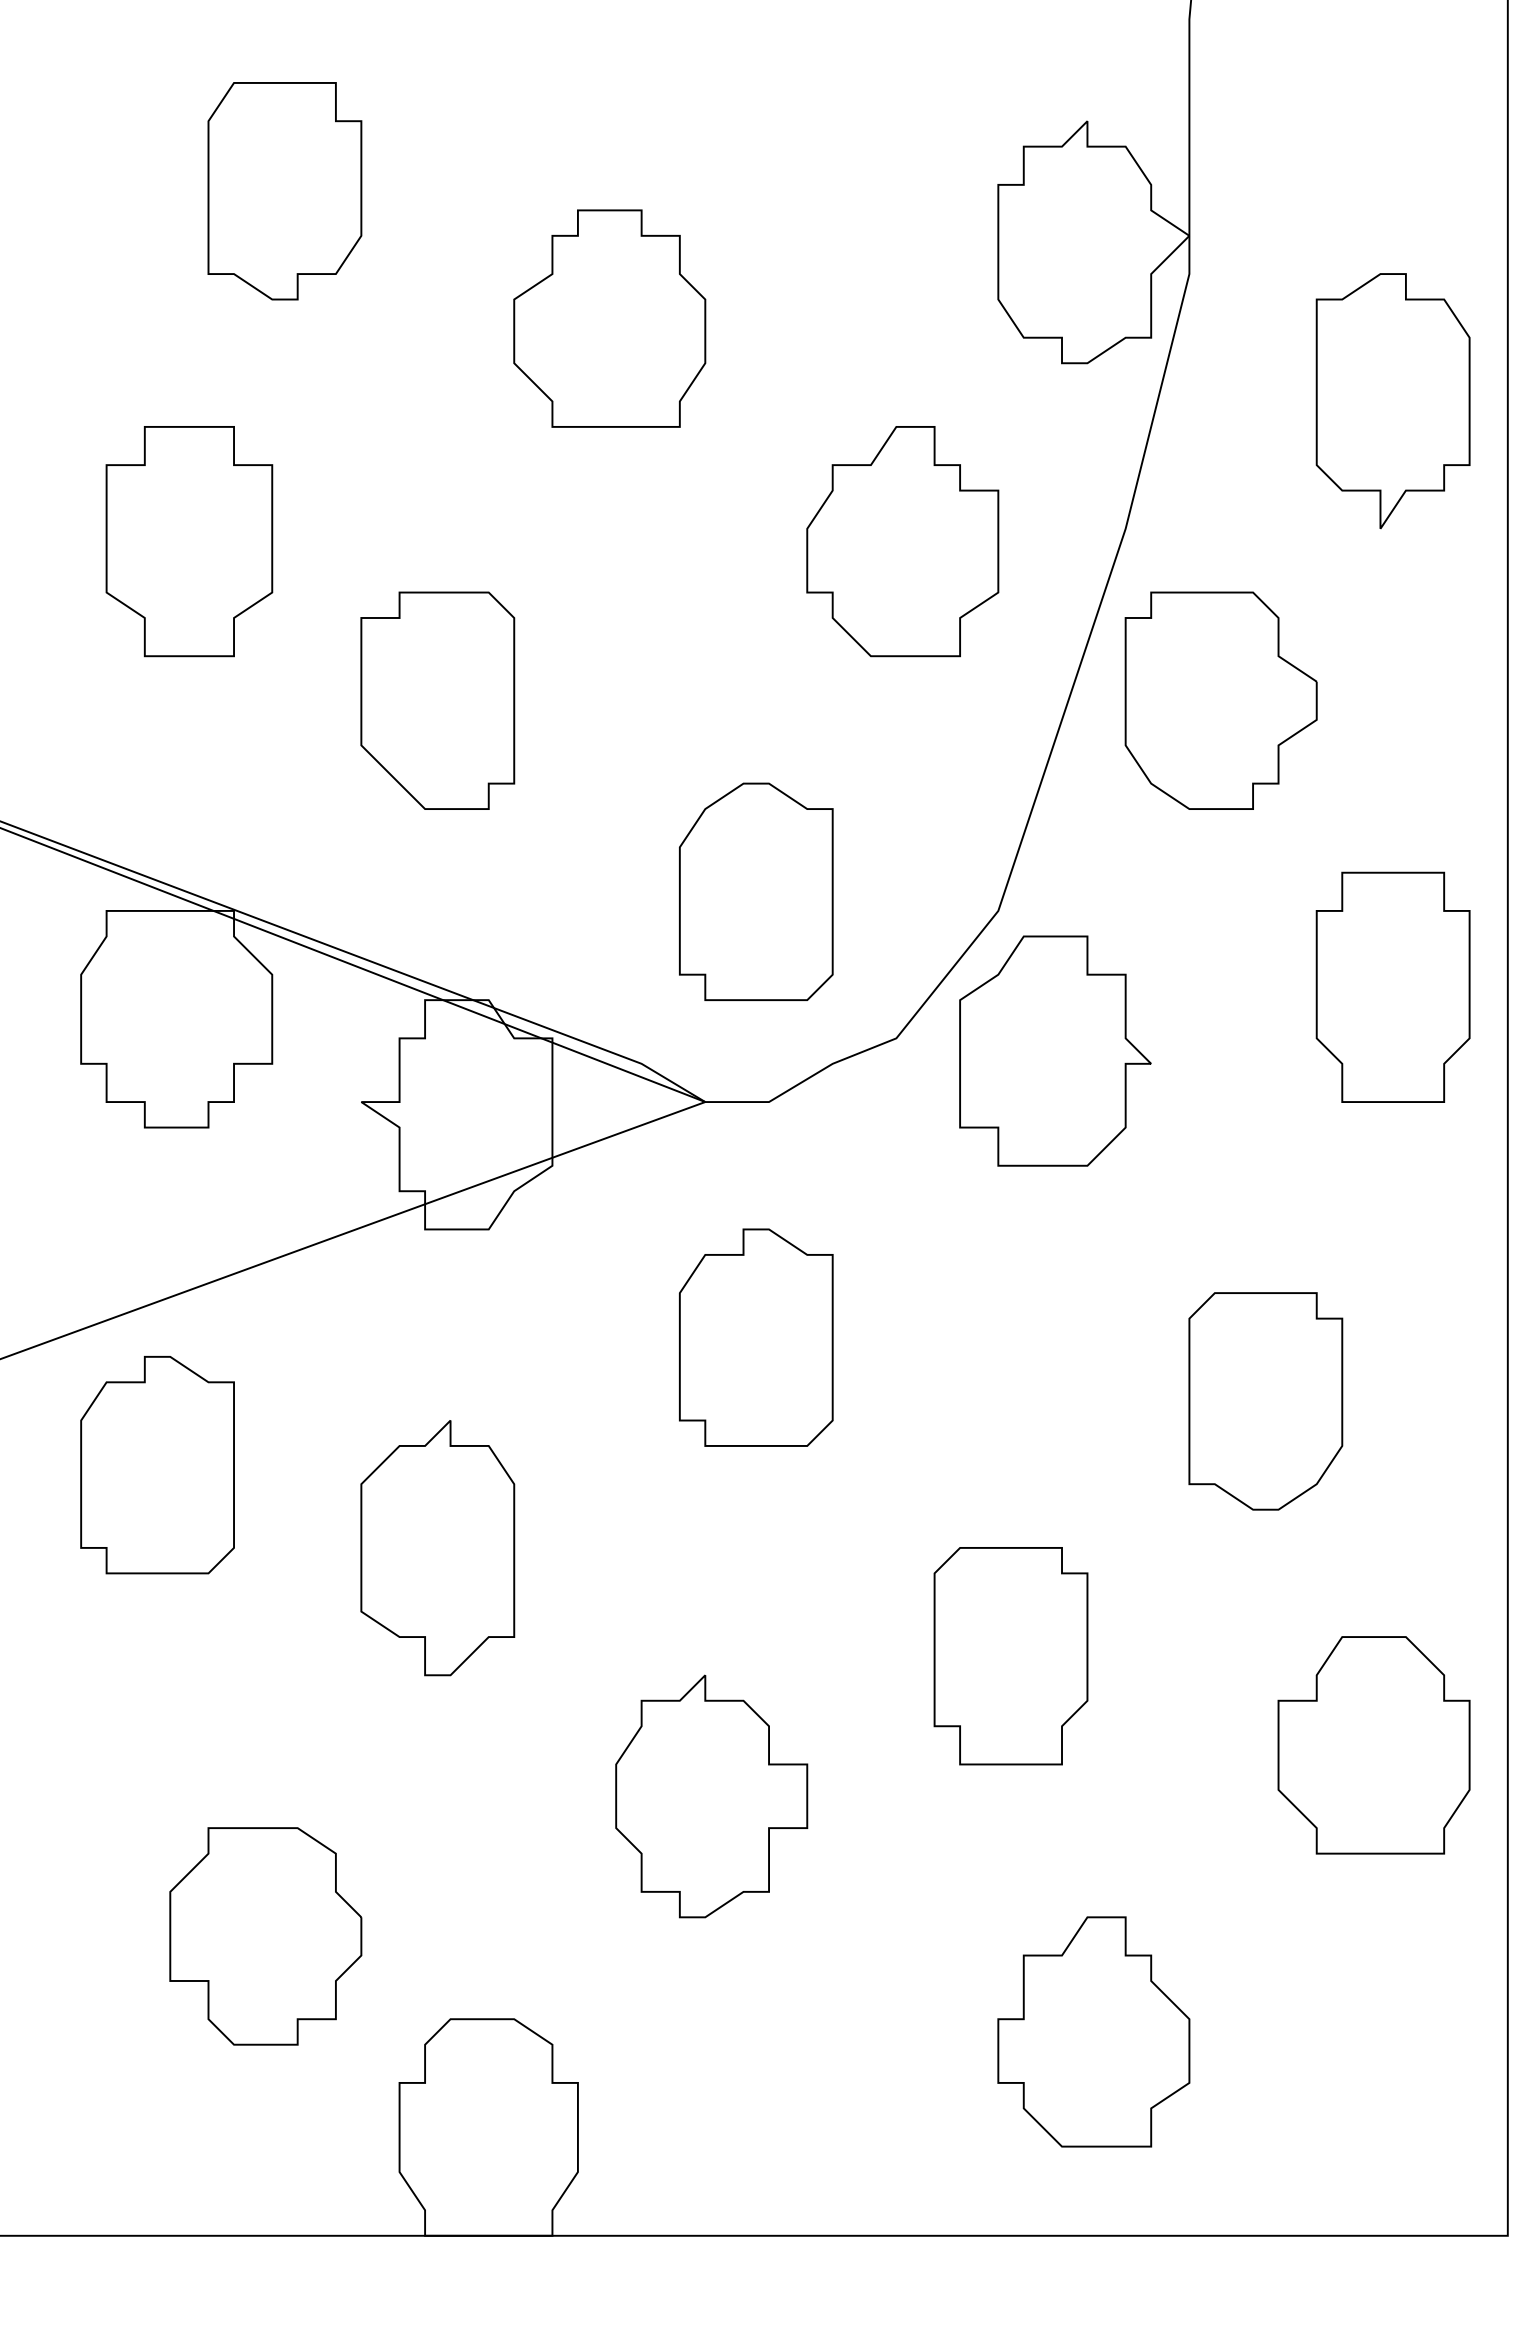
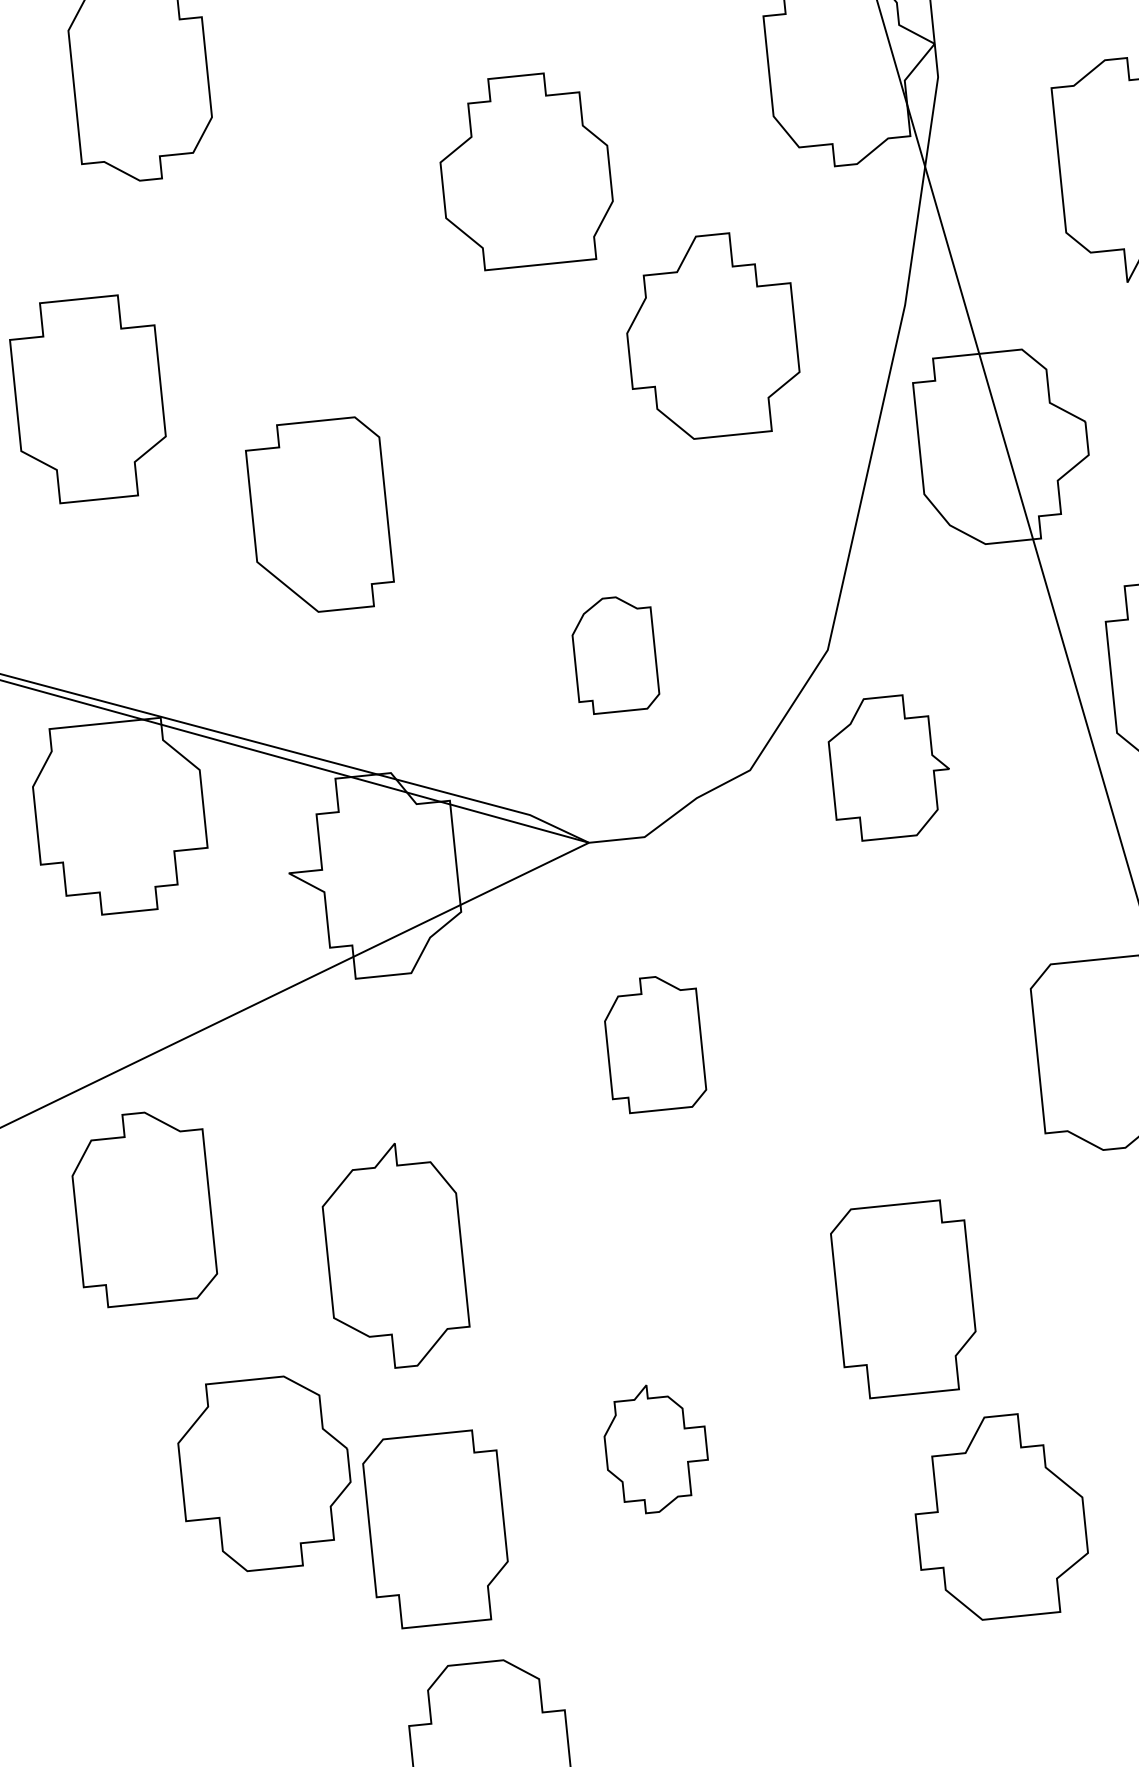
part: (609, 318) -> (525, 170), moved
part: (756, 891) -> (615, 654), size x0.6
part: (1055, 1050) -> (890, 766), size x0.7
part: (756, 1337) -> (654, 1043), size x0.7
part: (711, 1796) -> (655, 1448), size x0.6
part: (453, 1863) -> (436, 1529), added
part: (265, 1936) -> (265, 1473), moved
part: (1093, 2031) -> (999, 1516), moved

